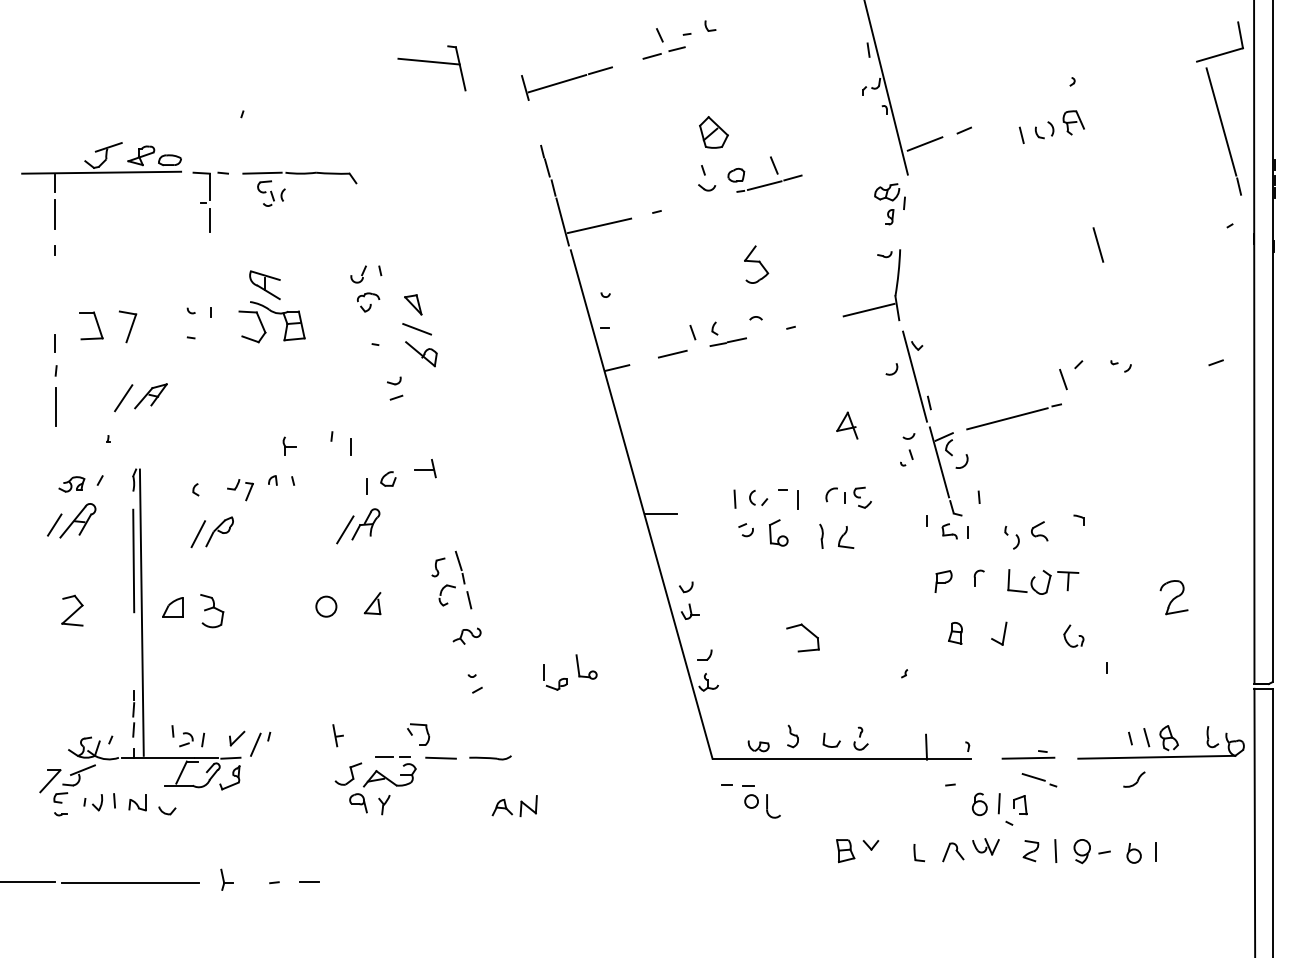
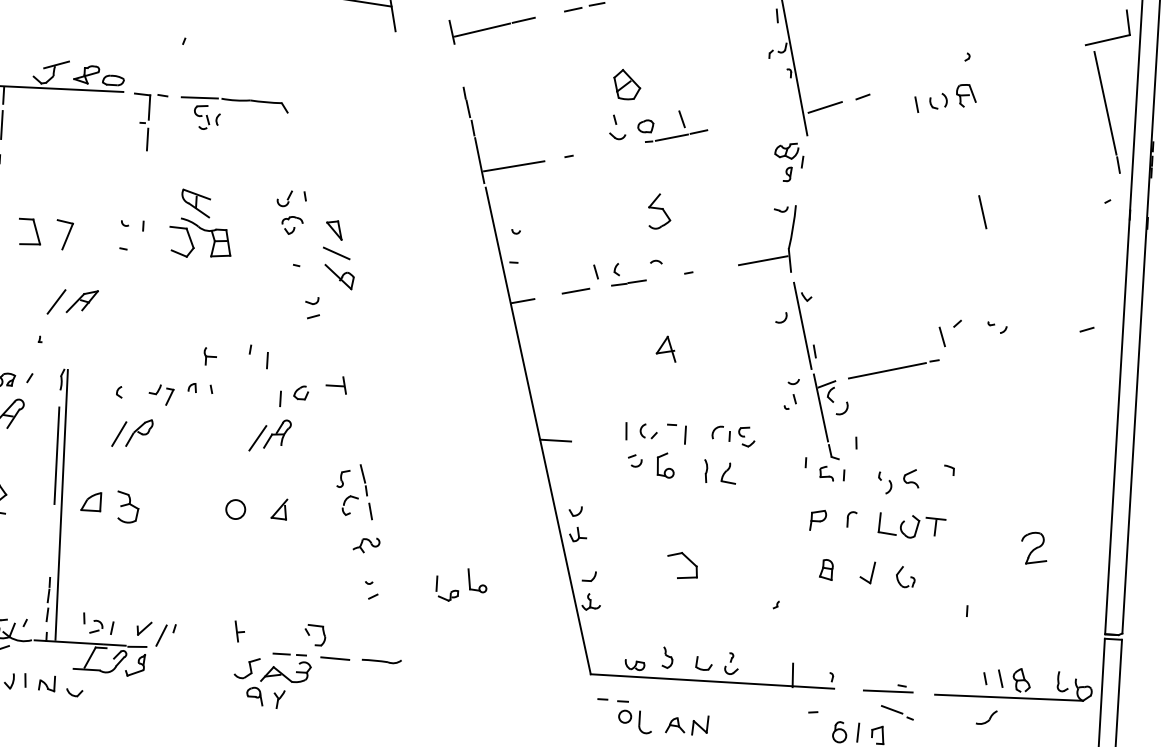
part: (847, 425) -> (666, 348), moved
part: (1073, 635) -> (905, 576), moved
part: (514, 805) -> (686, 724), moved

